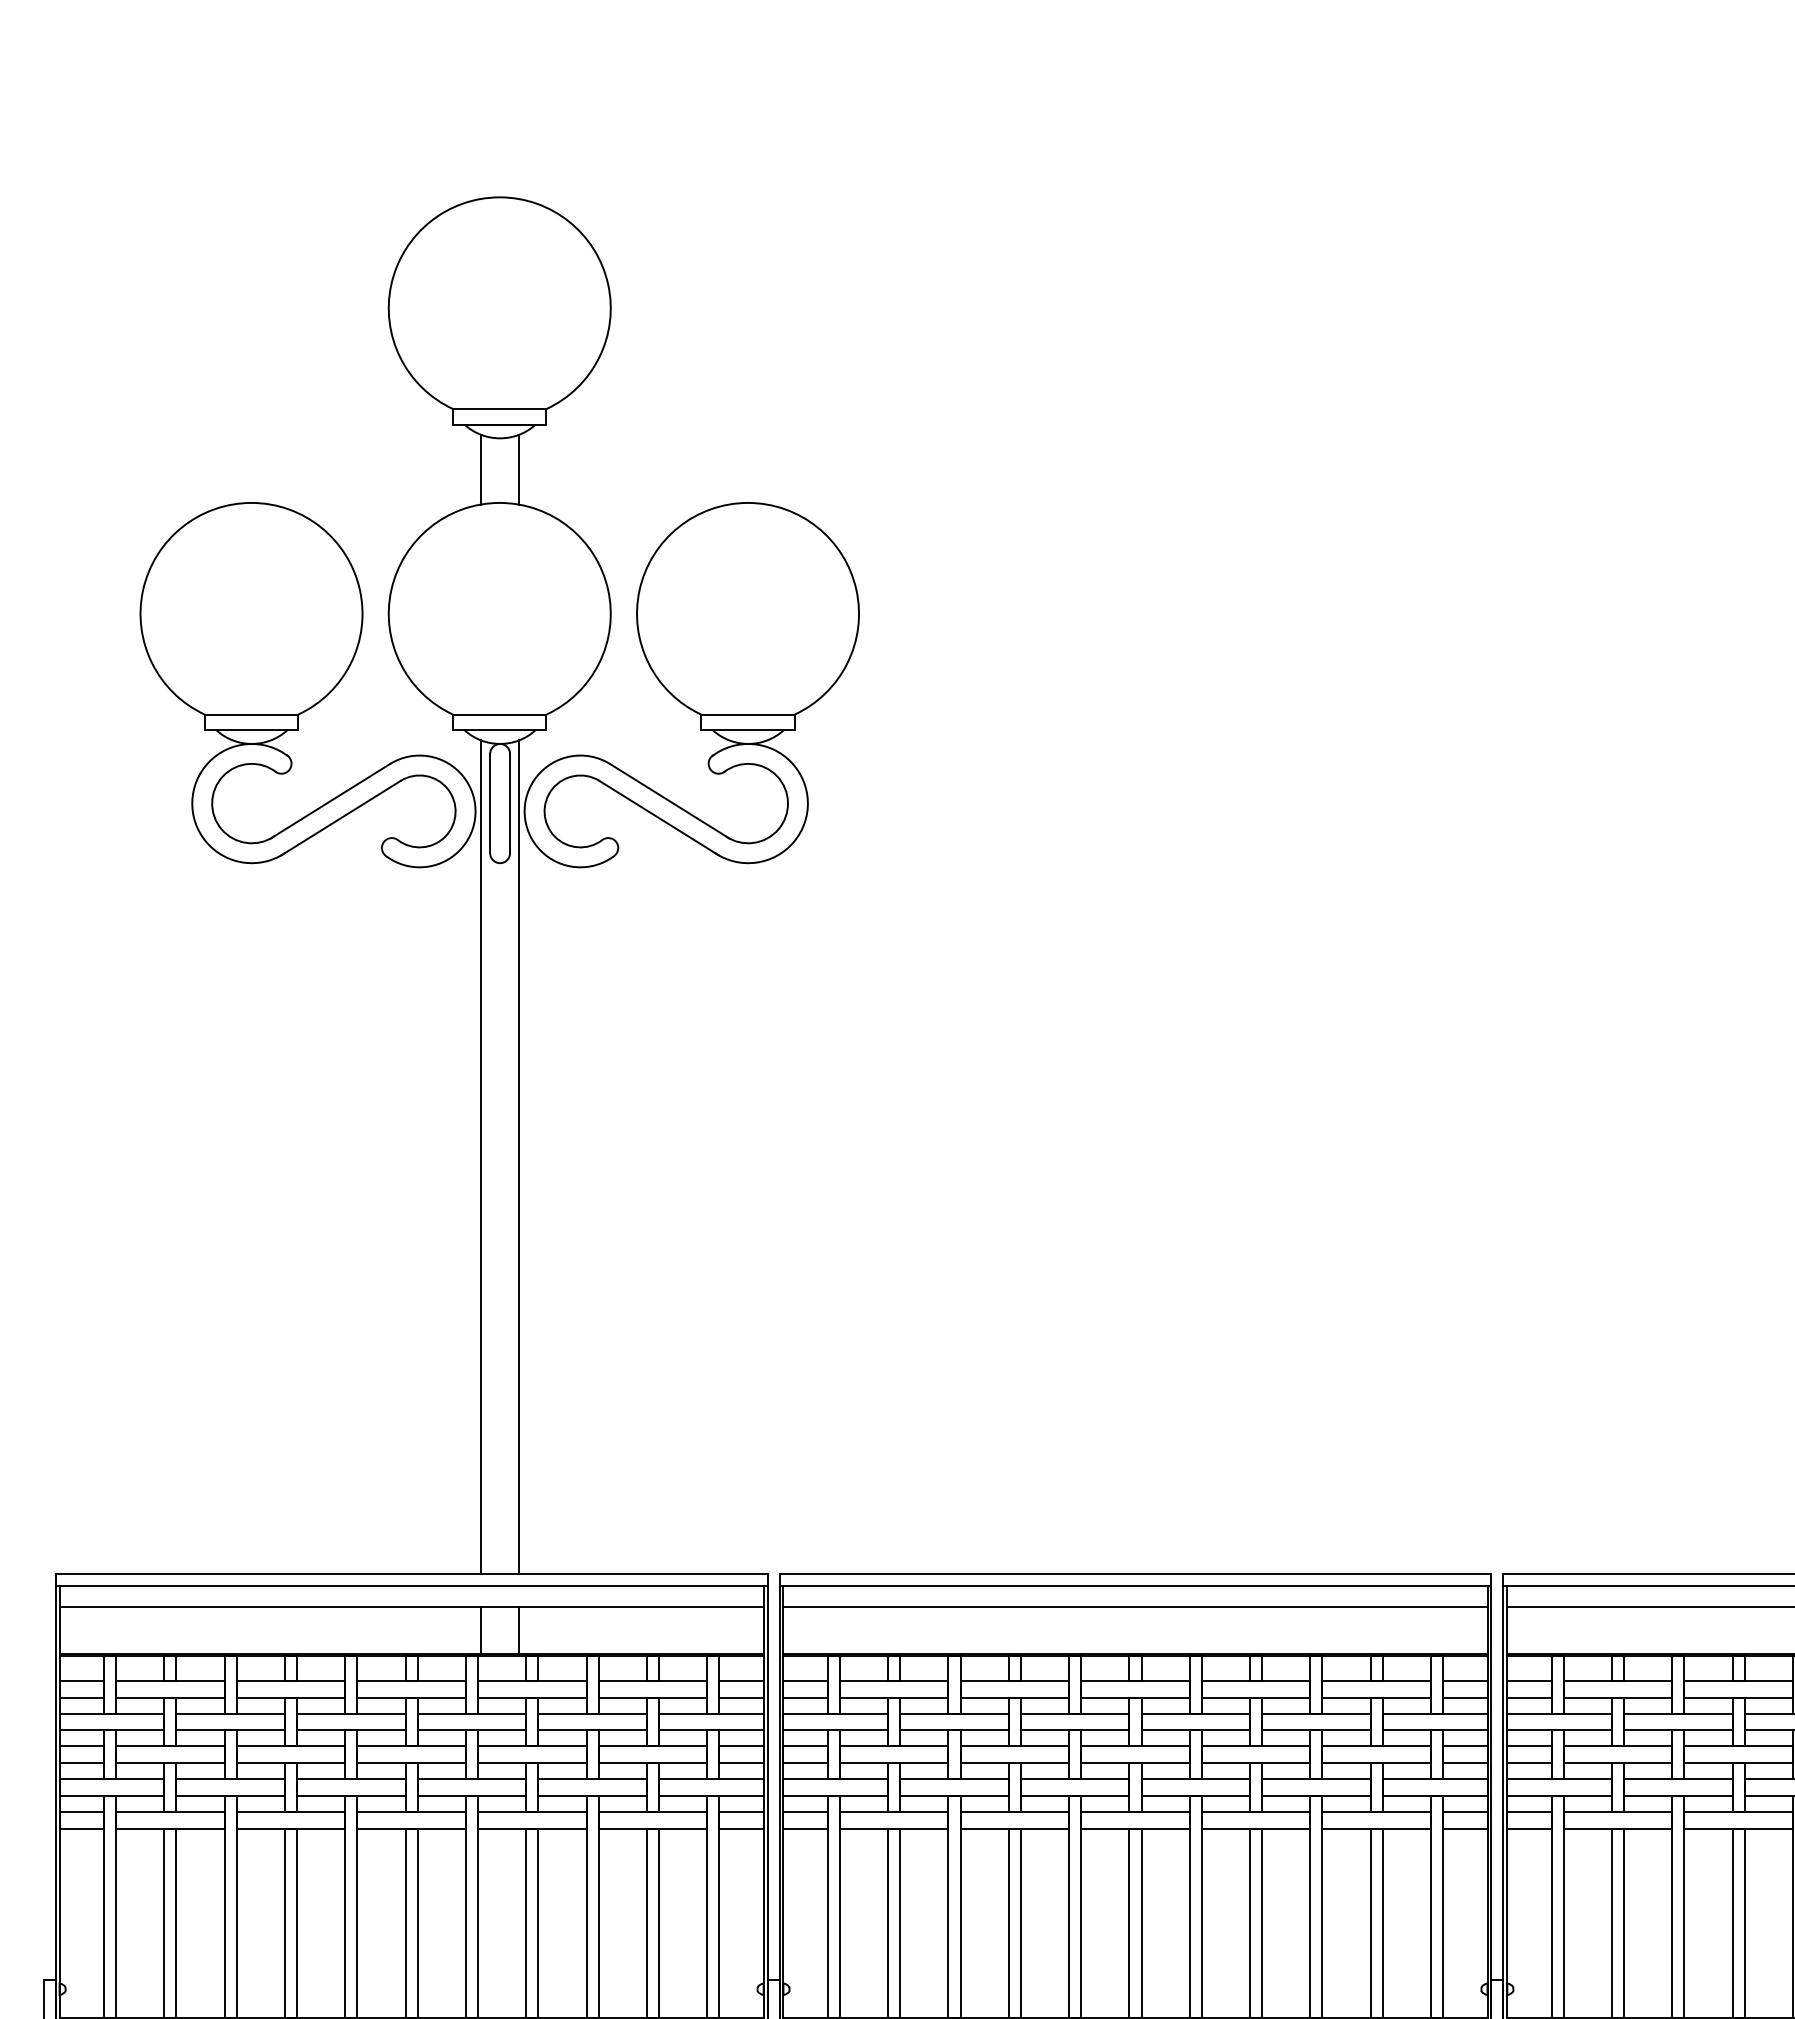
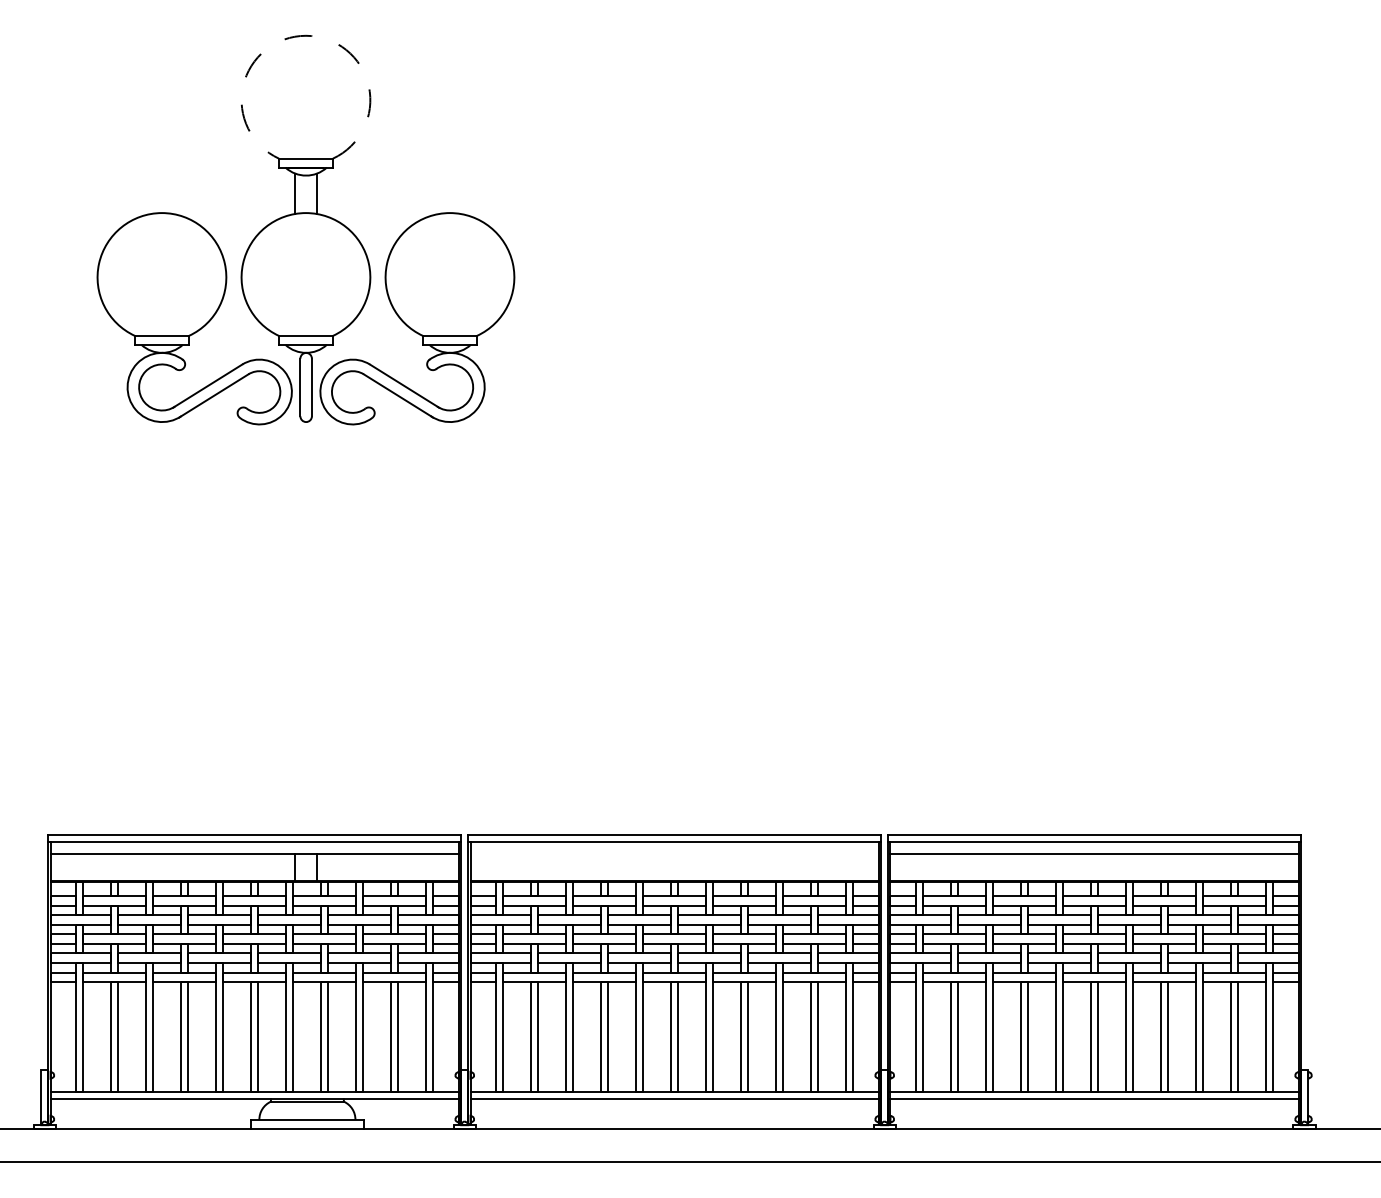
arc: (498, 196) -> (305, 35), solid -> dashed
line: (481, 1156) -> (295, 592), removed
line: (519, 1156) -> (317, 592), removed
line: (1135, 1606) -> (674, 853), removed

